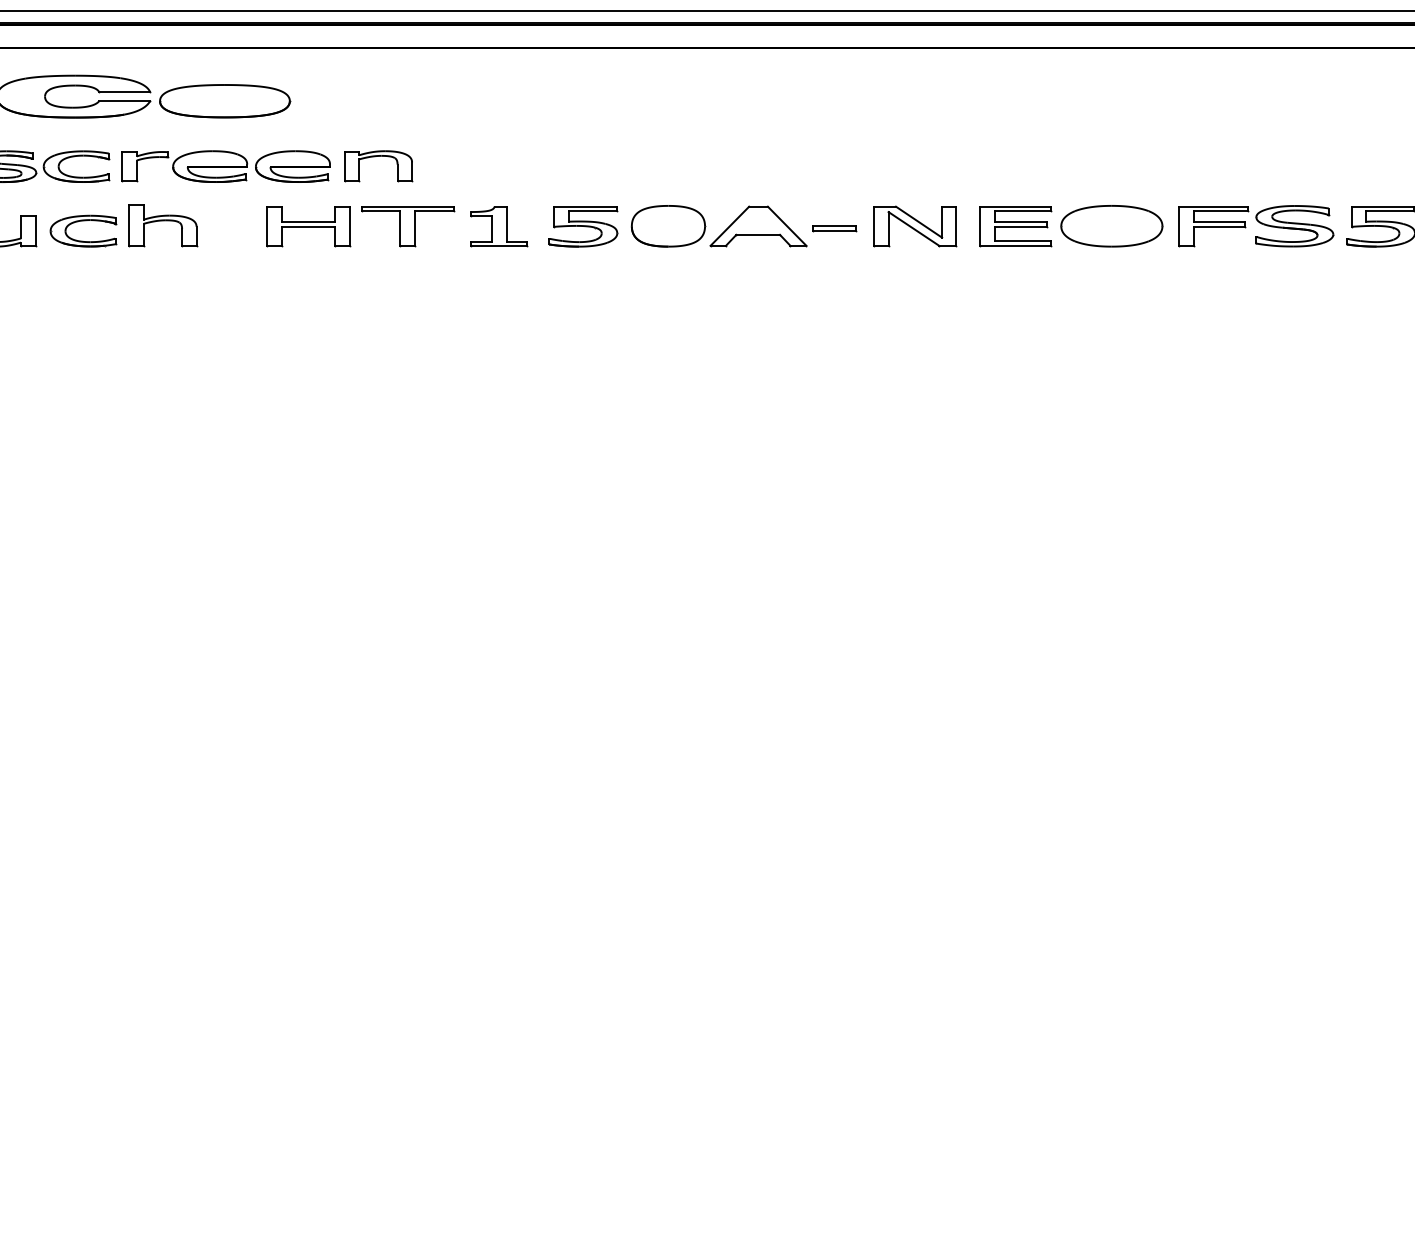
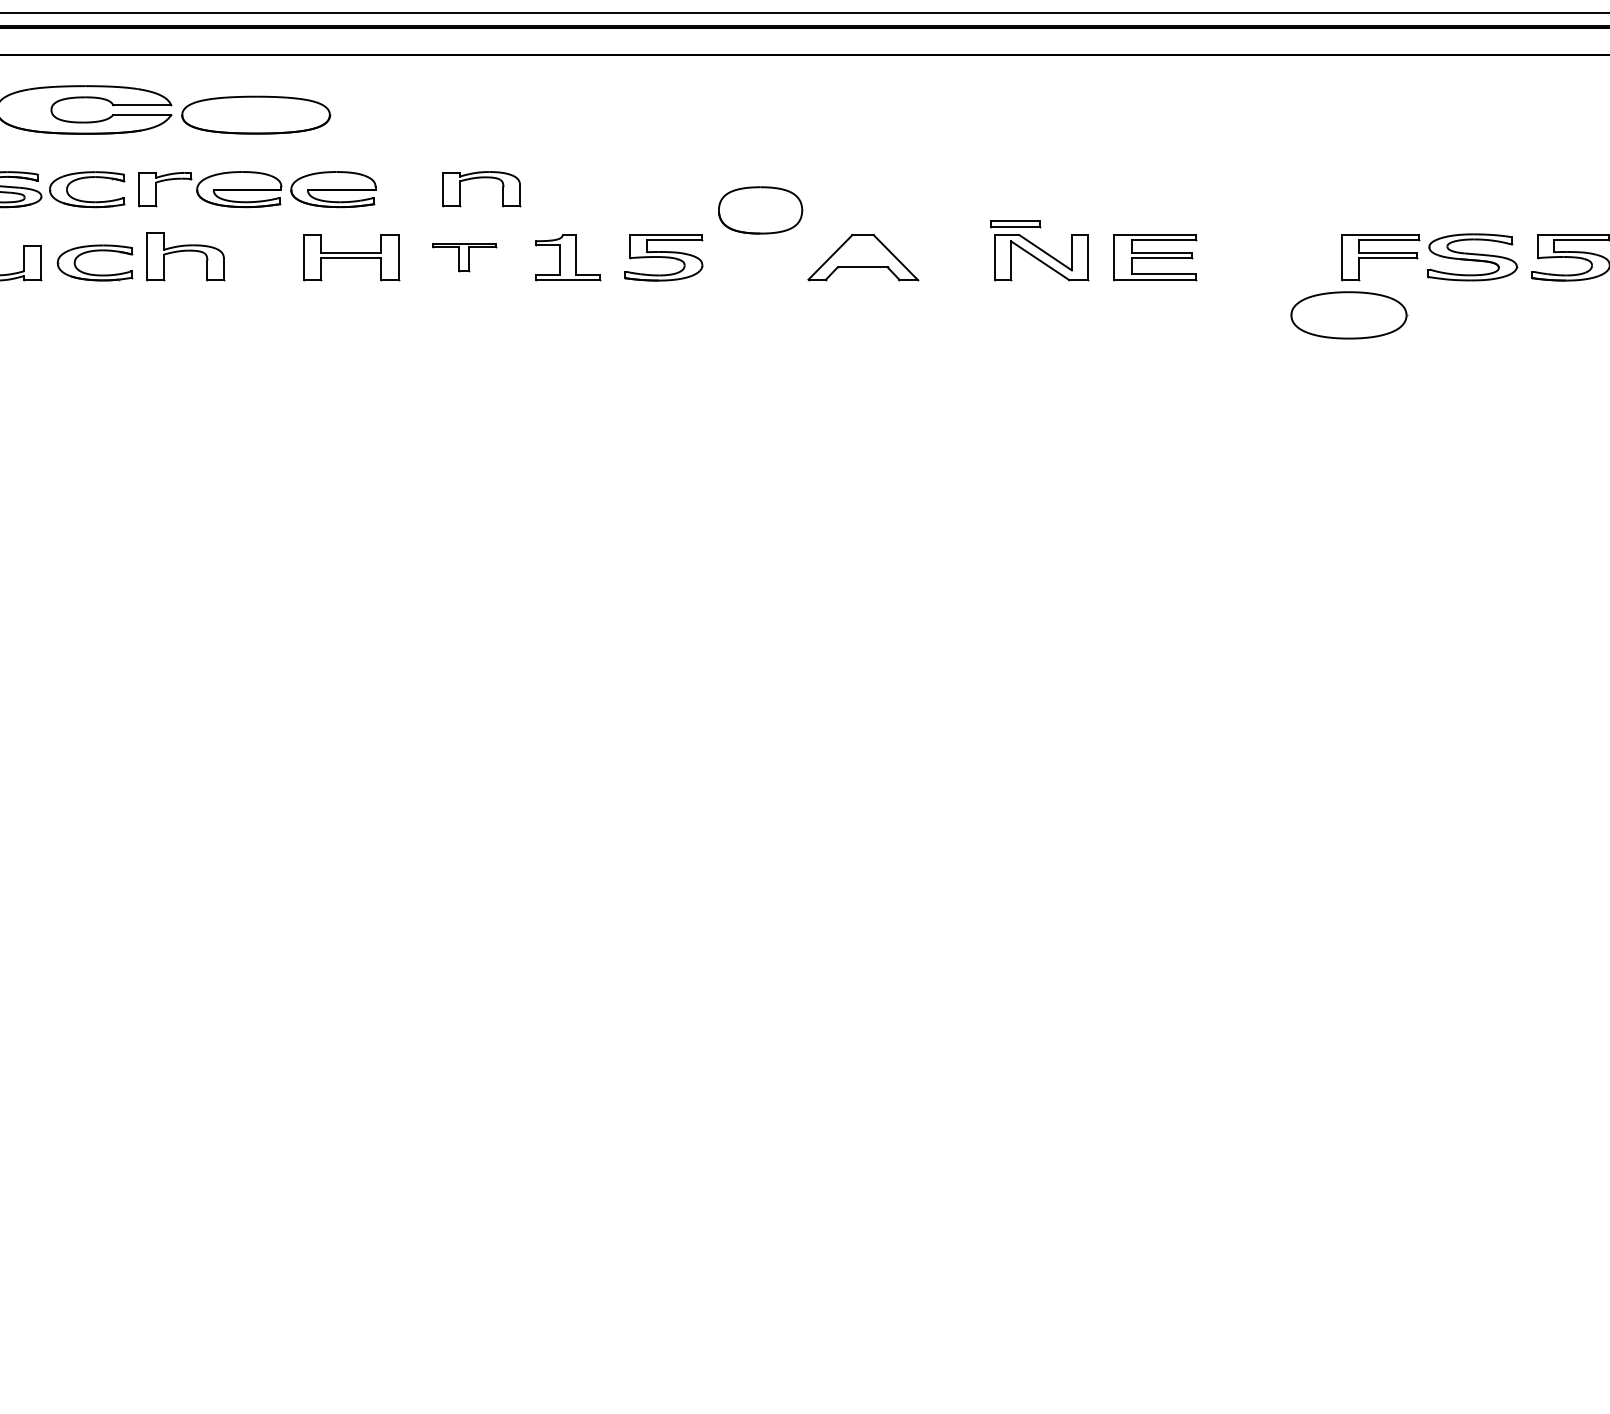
part: (378, 156) -> (481, 178), moved
part: (408, 226) -> (464, 257), size x0.6
part: (668, 226) -> (760, 210), moved
part: (1112, 226) -> (1349, 315), moved
part: (834, 228) -> (1015, 224), moved

